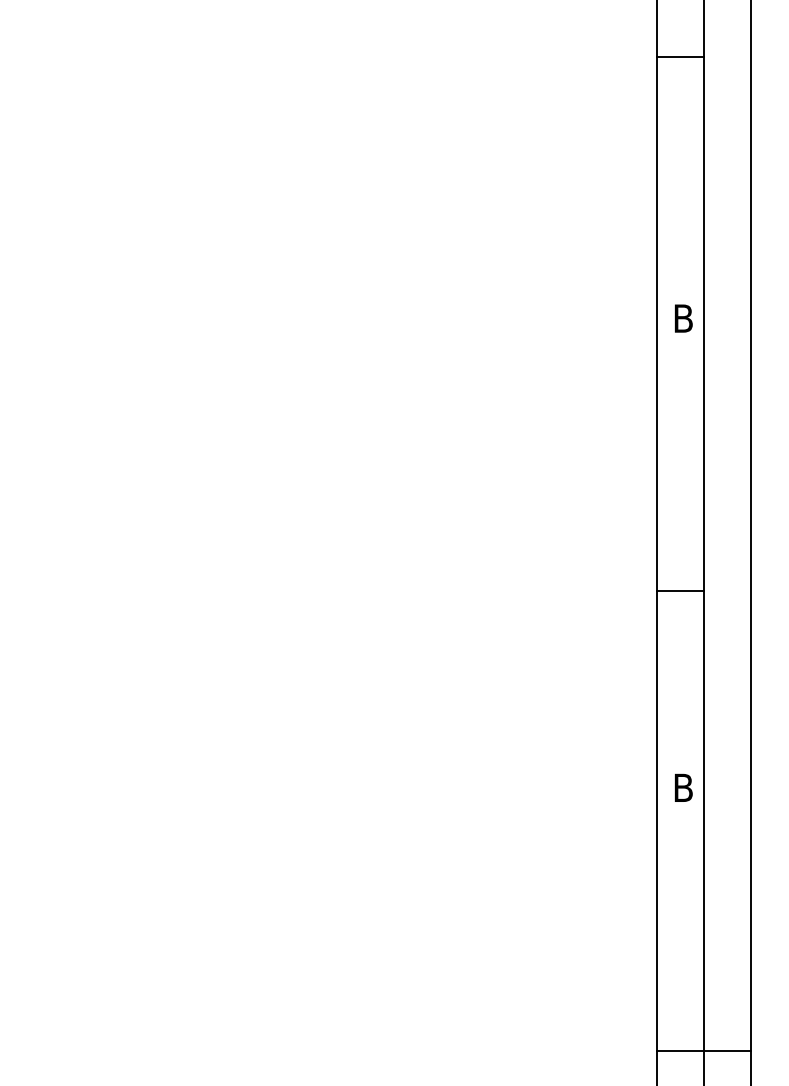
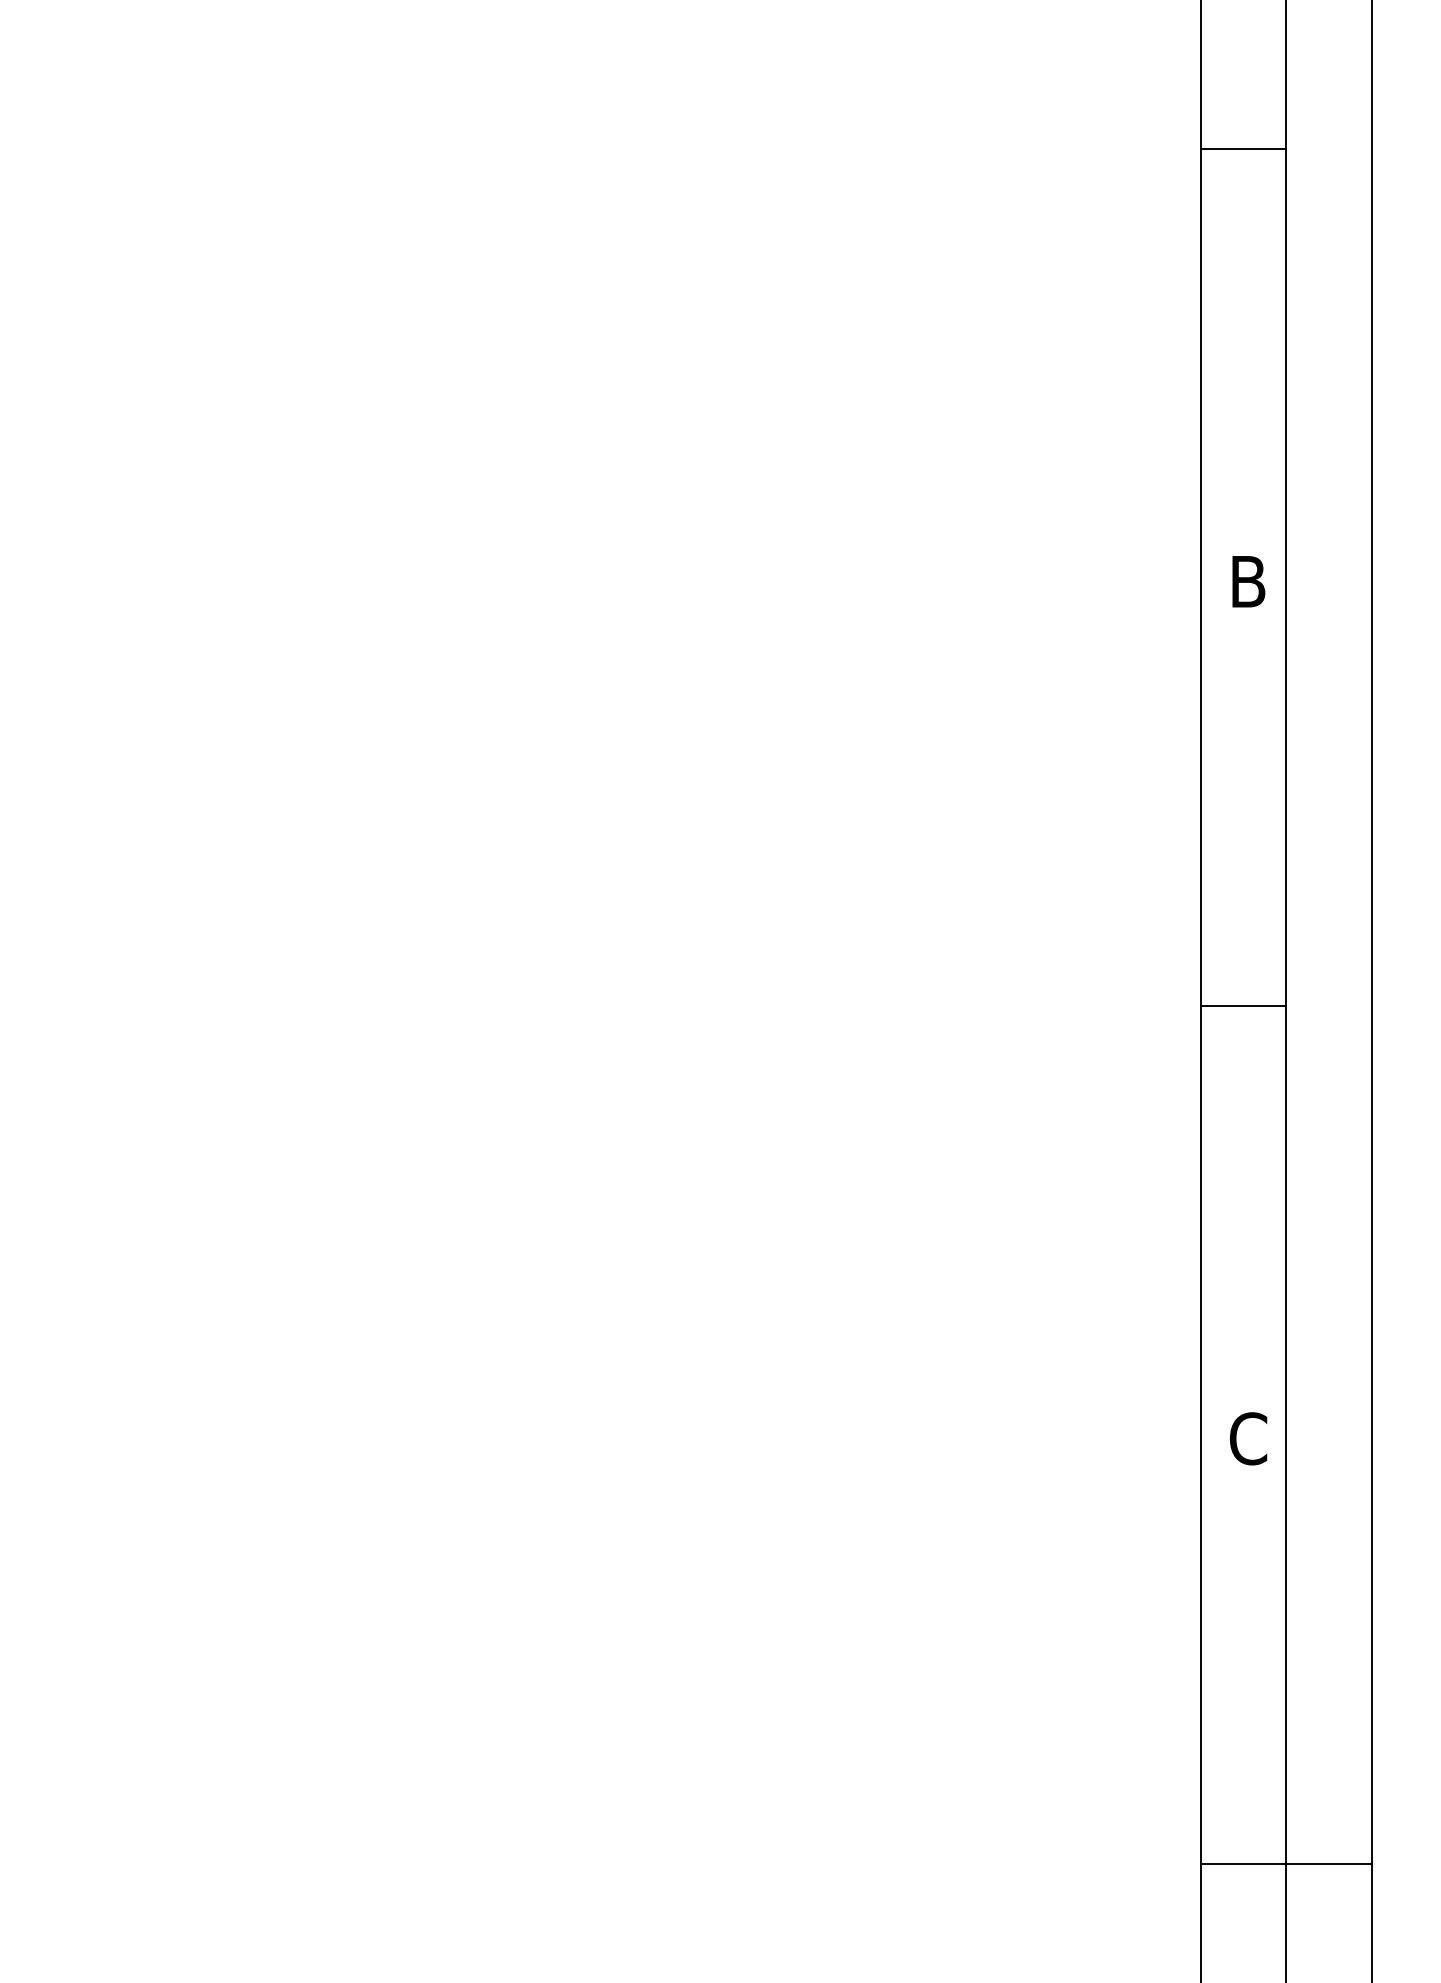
line: (680, 56) -> (1242, 148), moved
line: (680, 591) -> (1242, 1007), moved
text: (683, 787) -> (1248, 1438), B -> C
line: (704, 1050) -> (1286, 1863), moved

